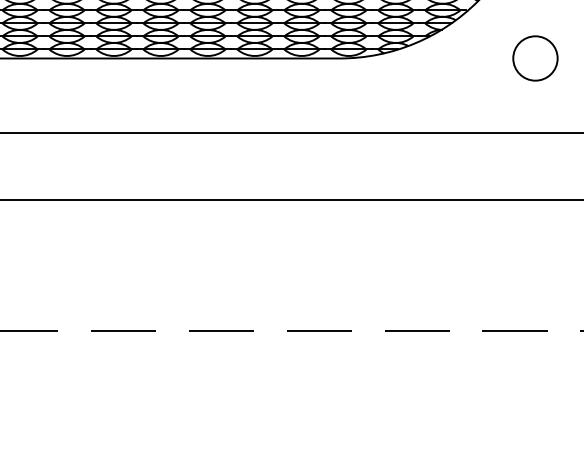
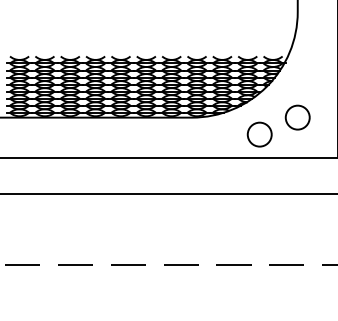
circle: (464, 89) -> (259, 134), added

